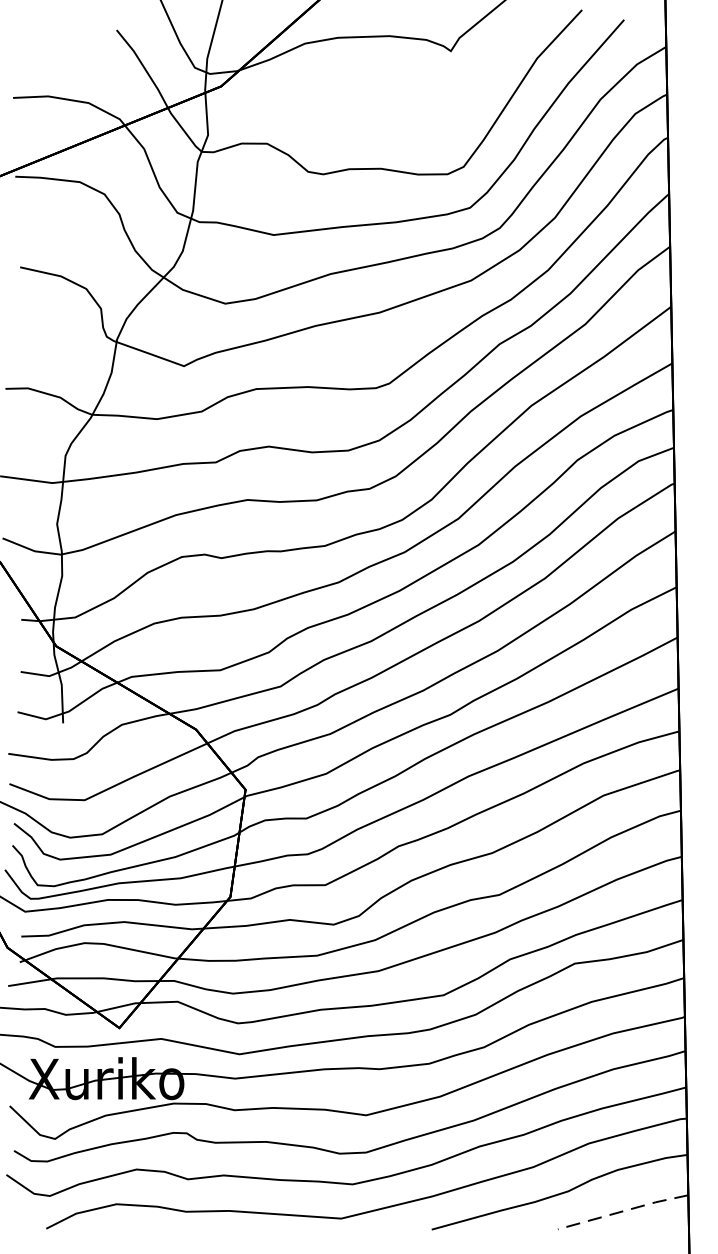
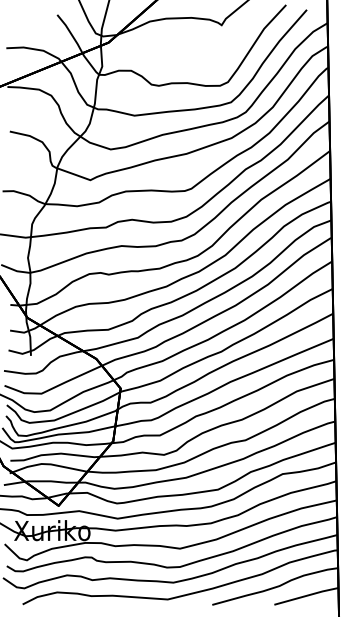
line: (625, 1210) -> (307, 595), dashed -> solid

